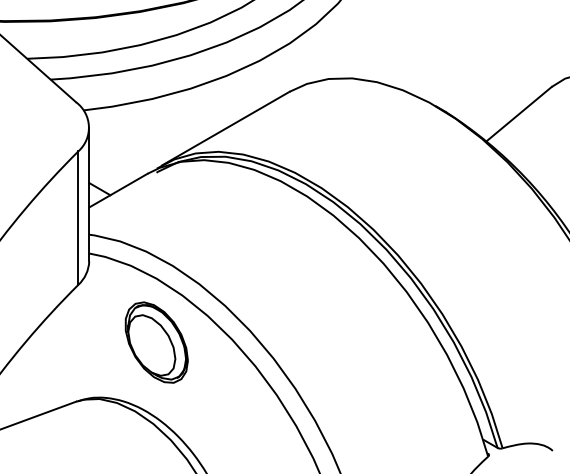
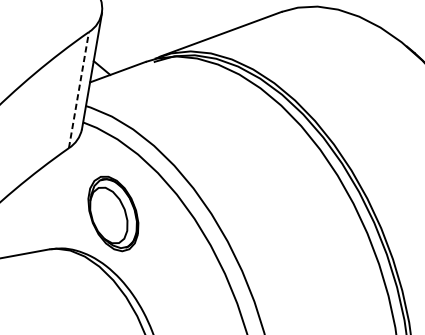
line: (78, 218) -> (79, 90), solid -> dashed
part: (156, 342) -> (113, 213), moved

